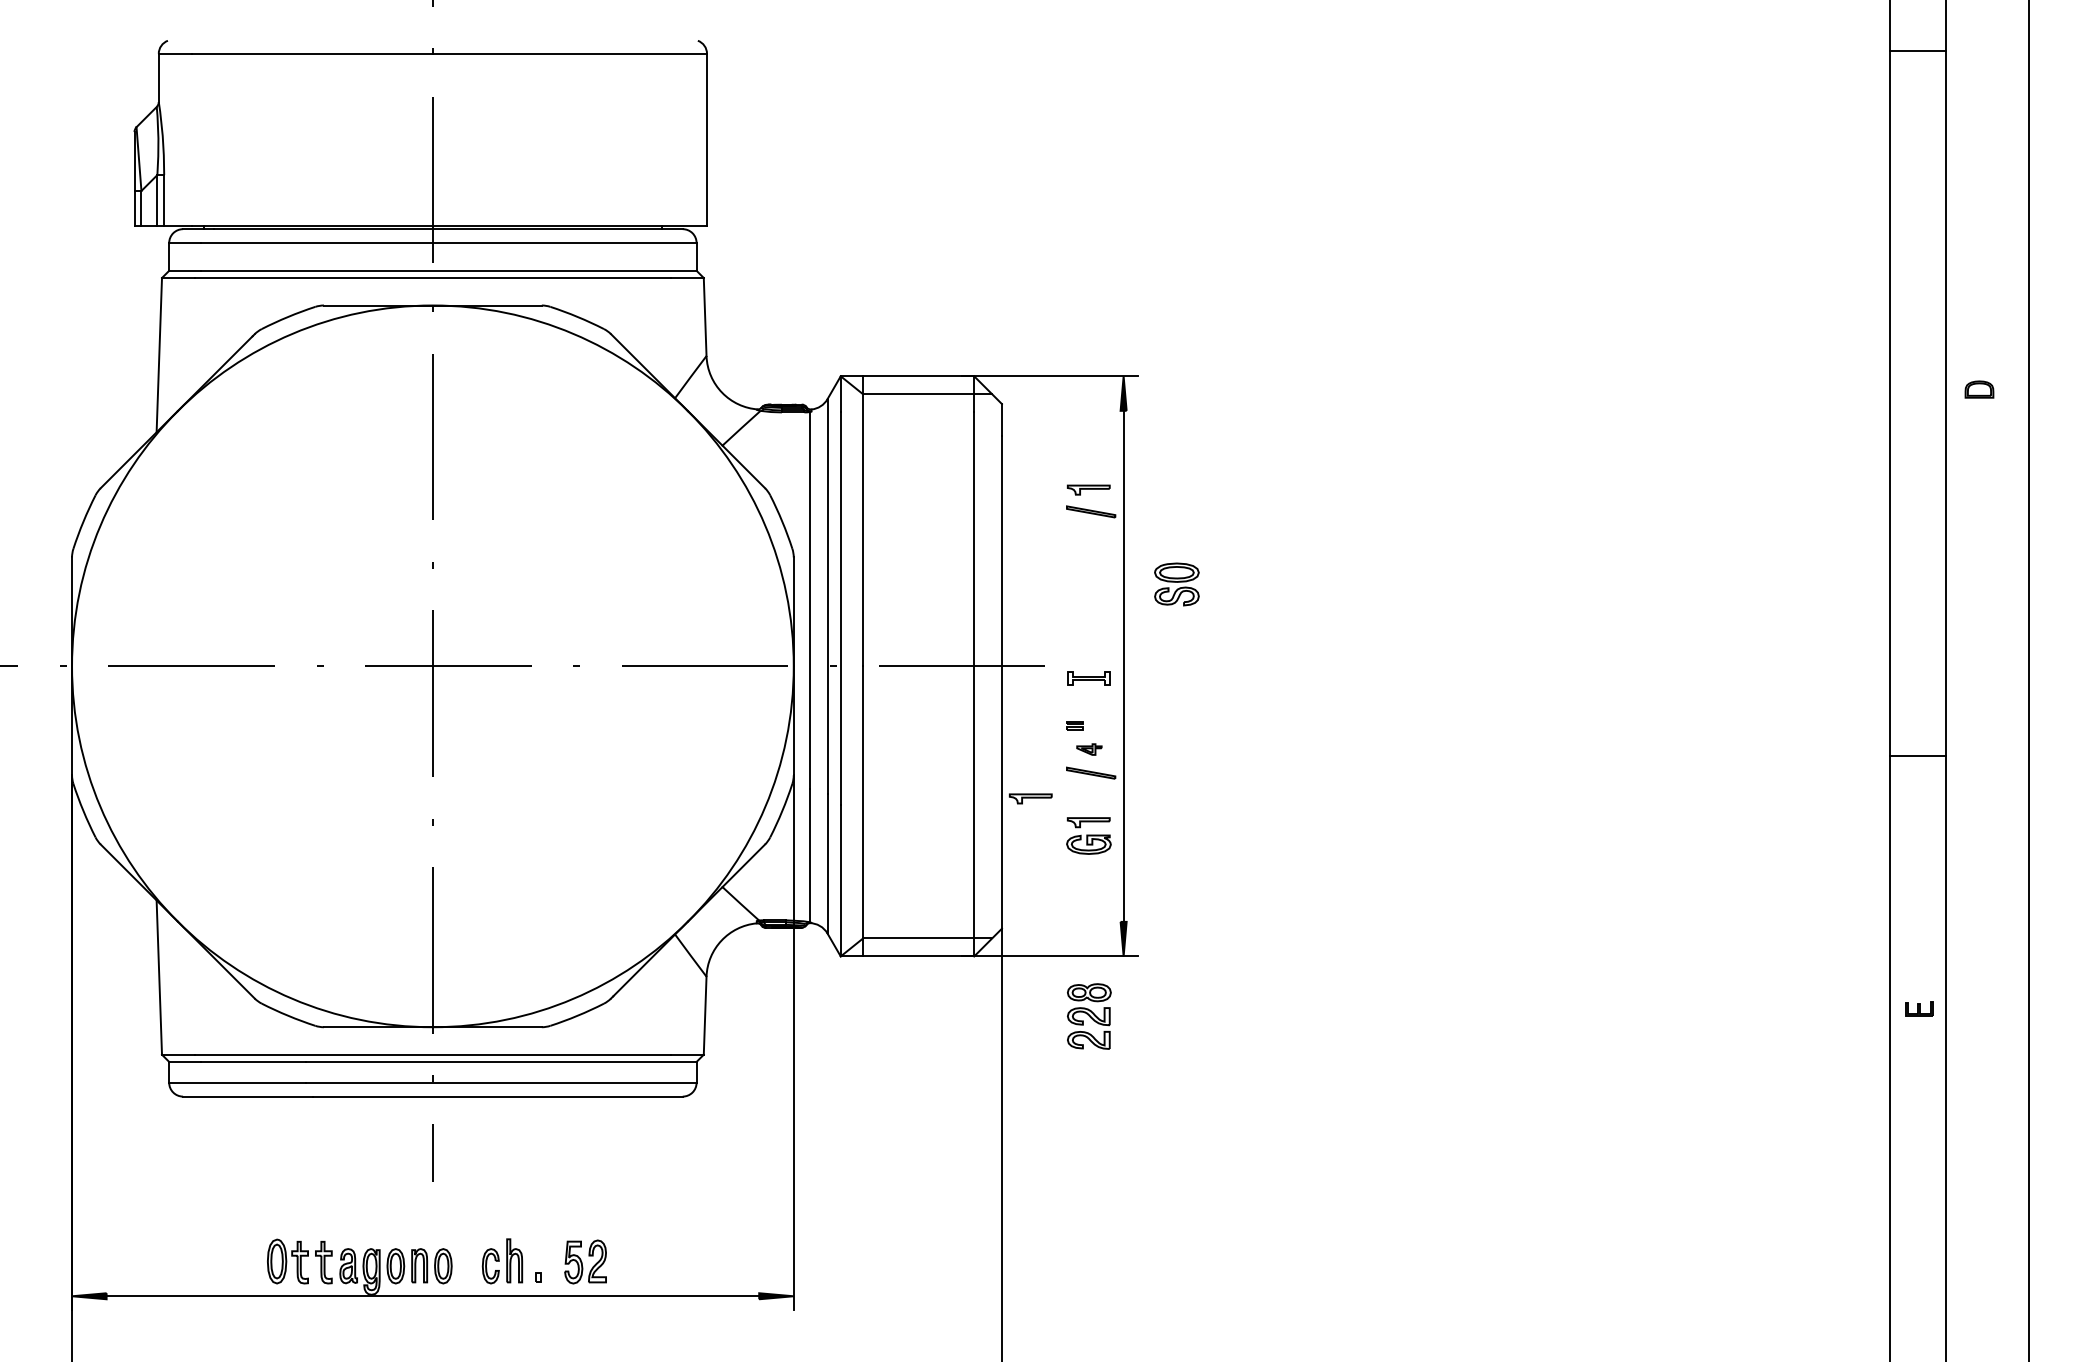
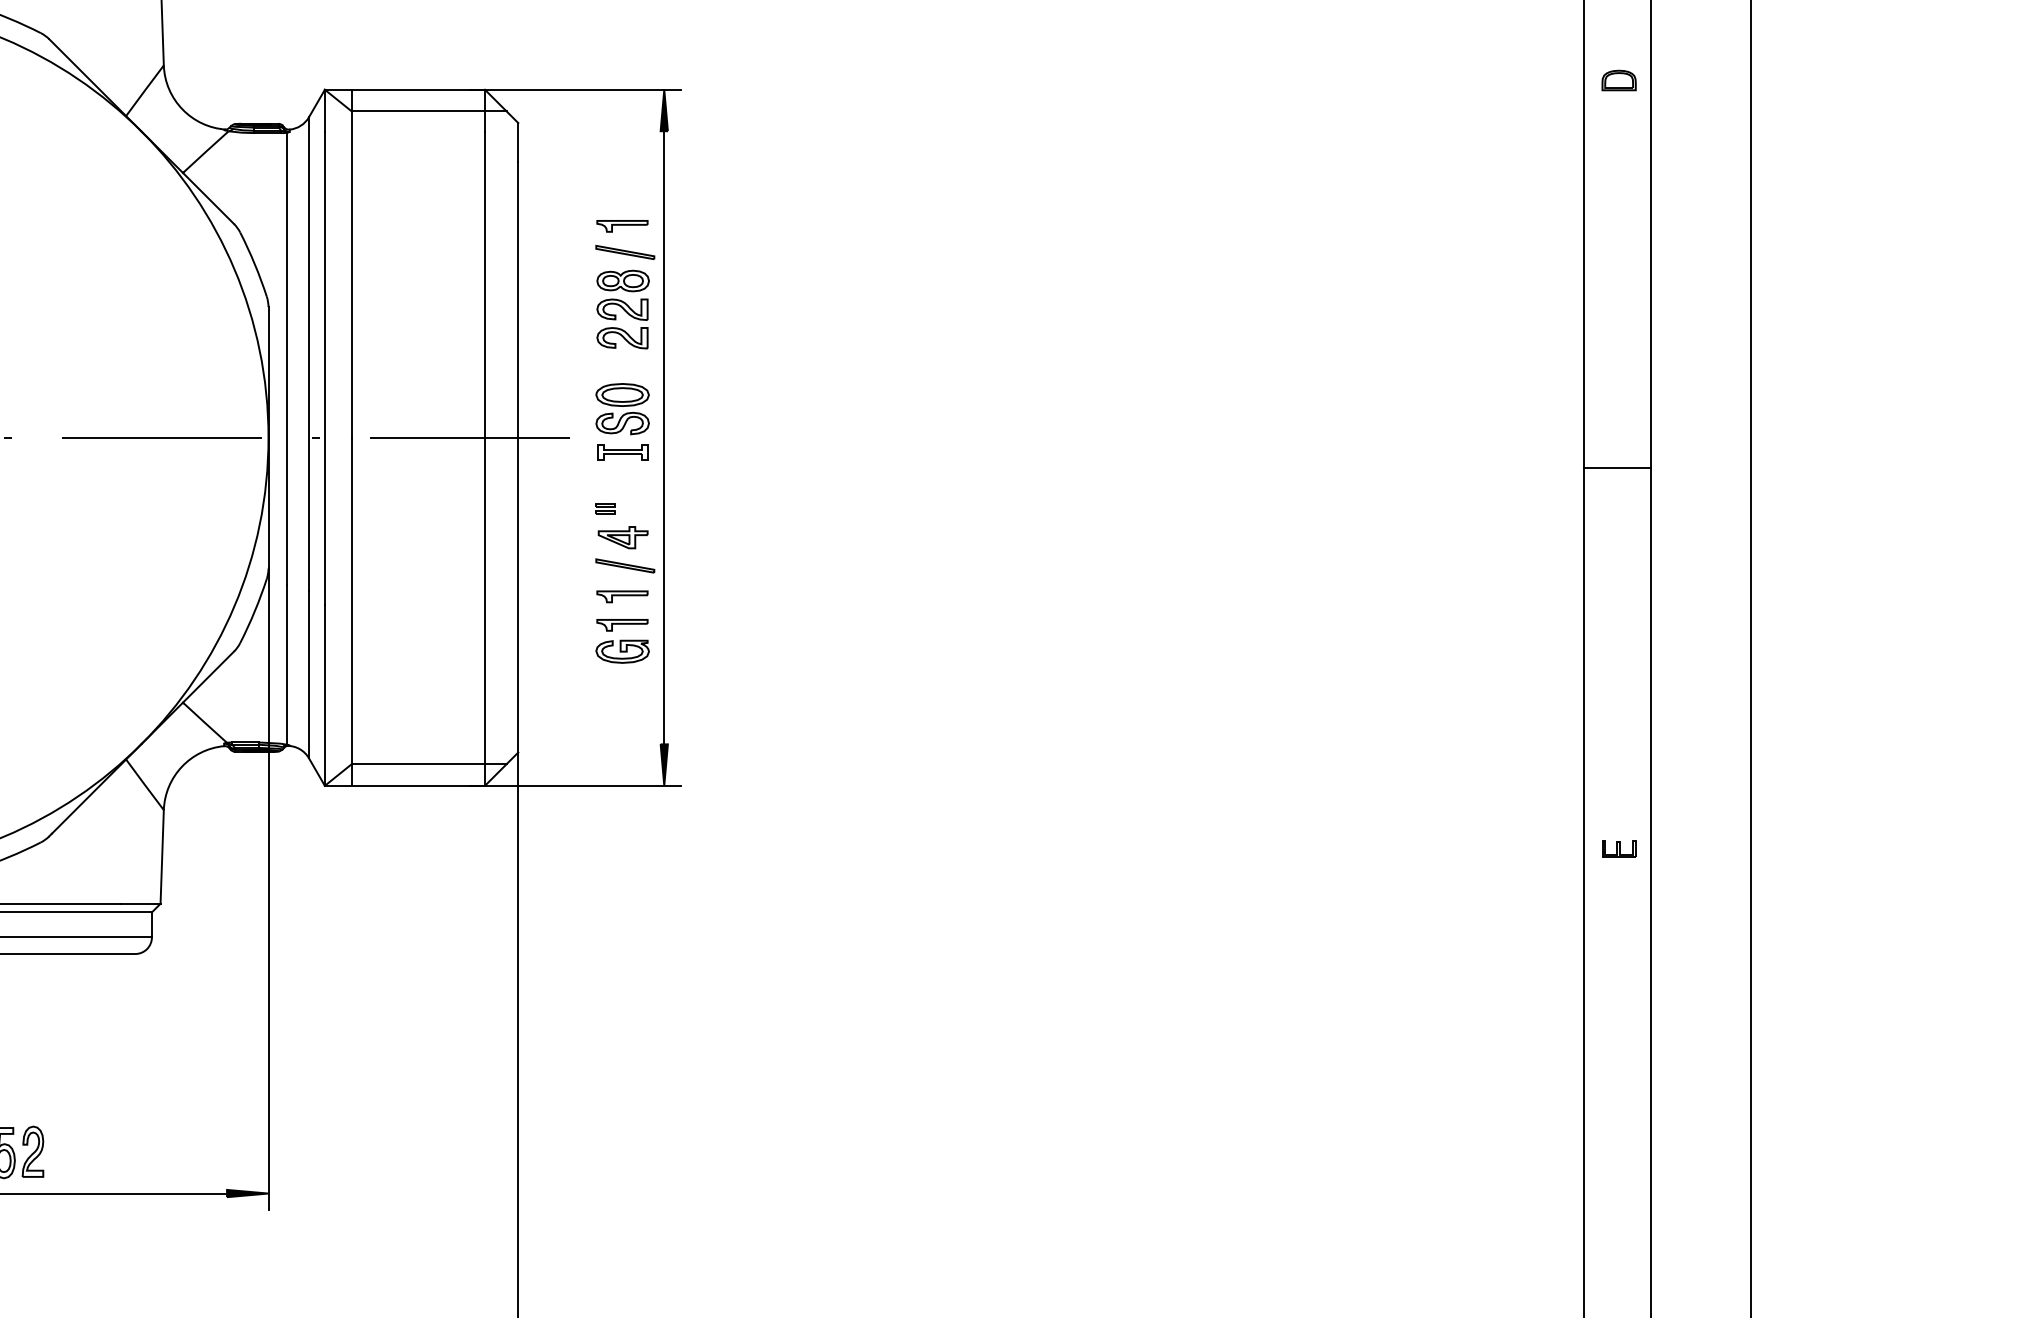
part: (1979, 389) -> (1619, 80), moved
part: (1176, 584) -> (622, 409), moved
part: (1089, 749) -> (623, 537), size x1.67
line: (1917, 755) -> (1616, 467), moved
part: (1030, 798) -> (622, 596), moved
part: (1089, 1016) -> (623, 309), moved

